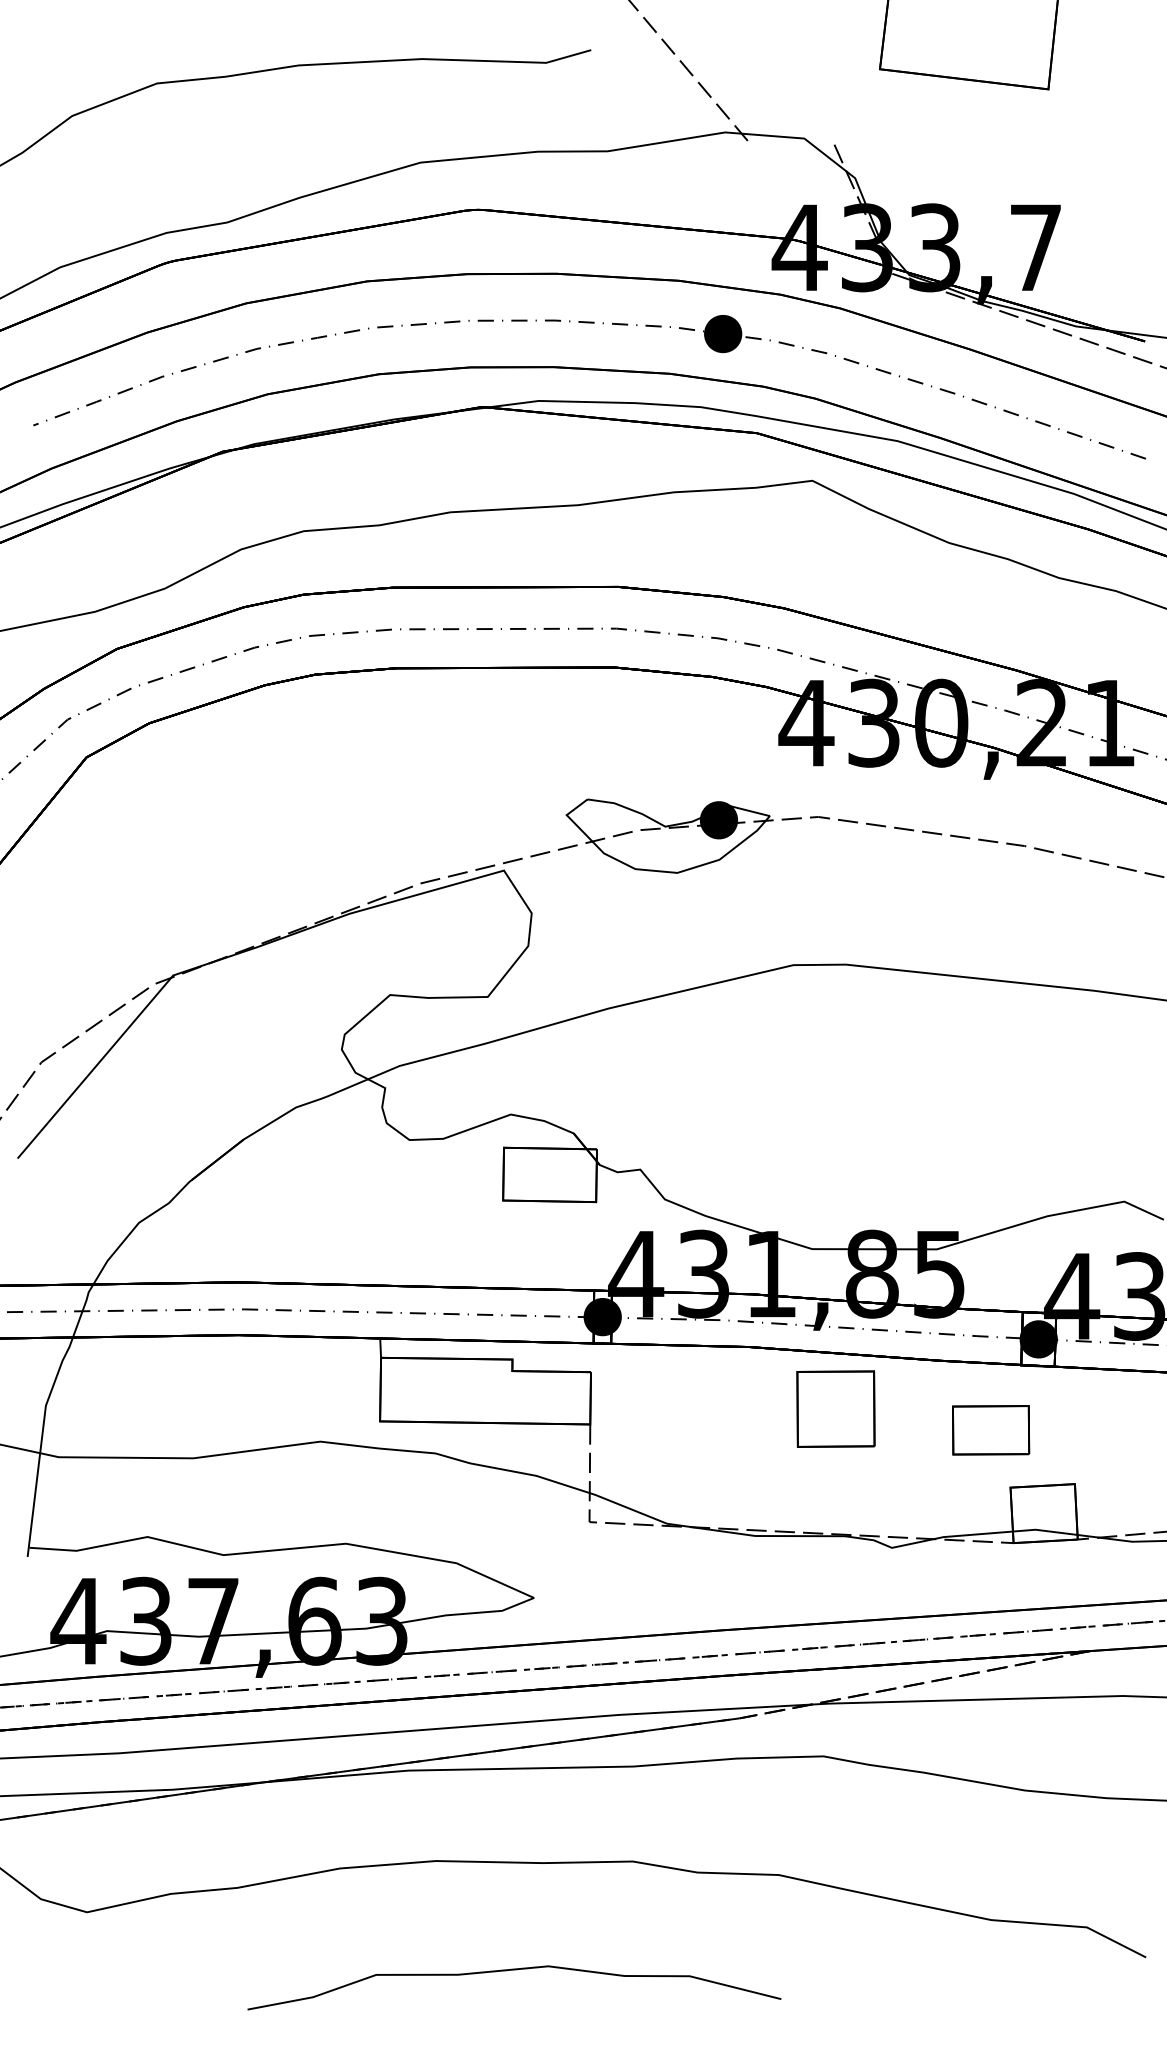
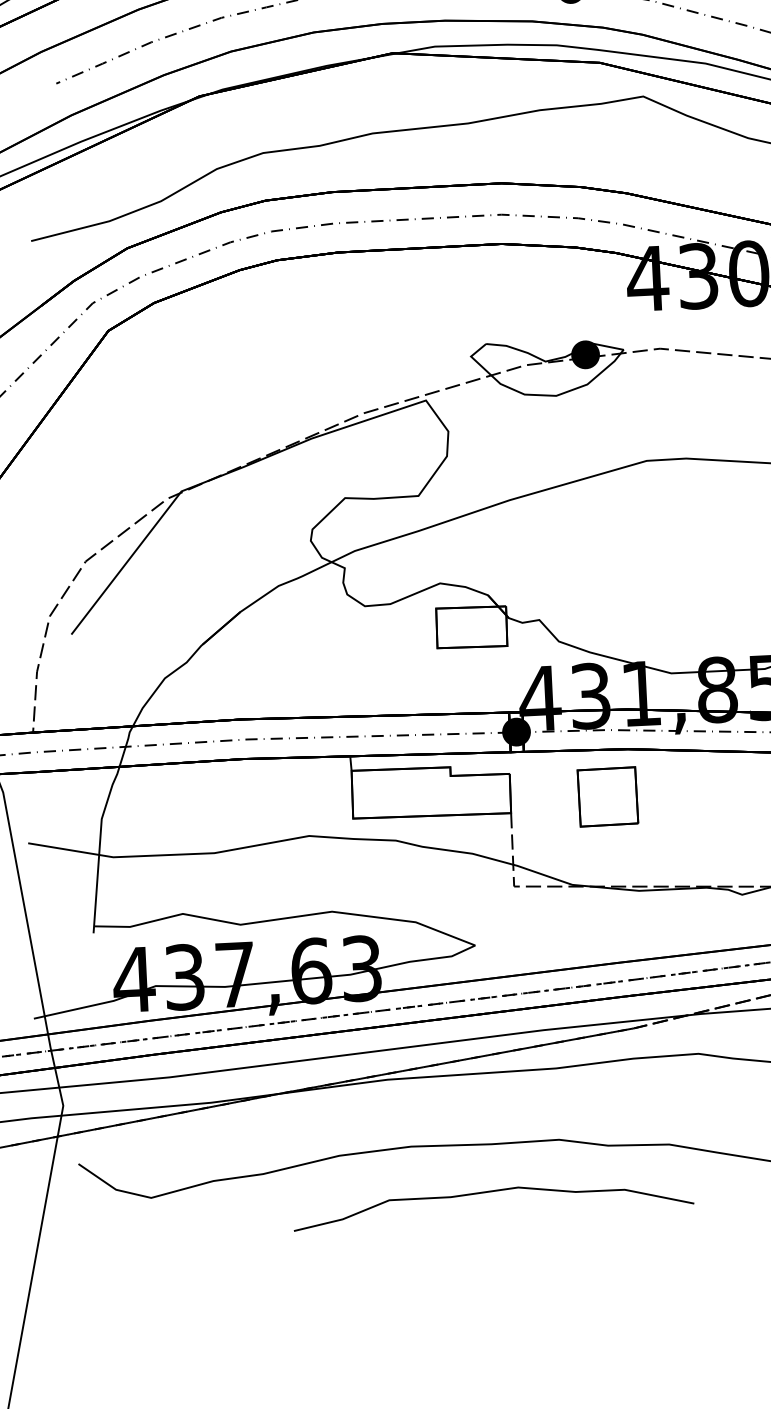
part: (835, 1408) -> (607, 796), moved
curve: (514, 1970) -> (492, 1191), moved

